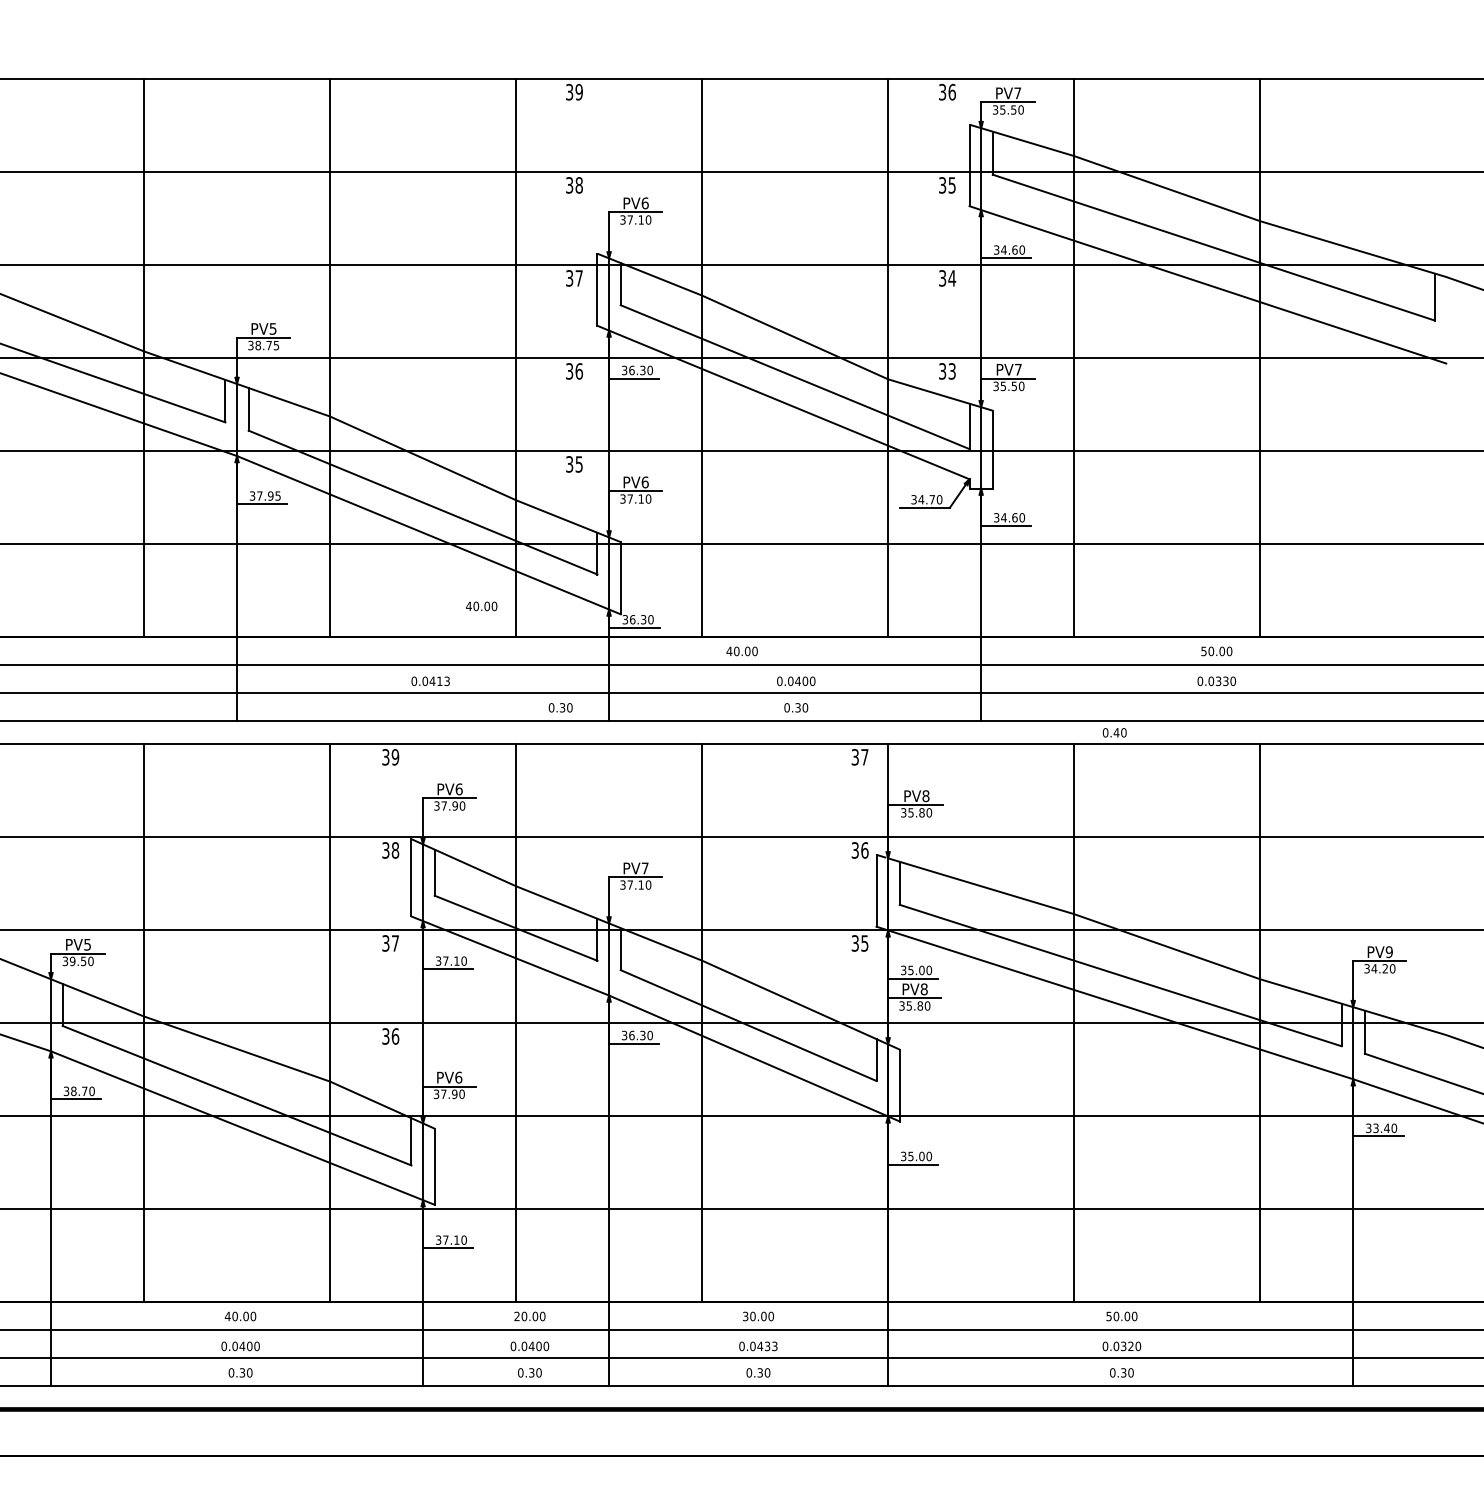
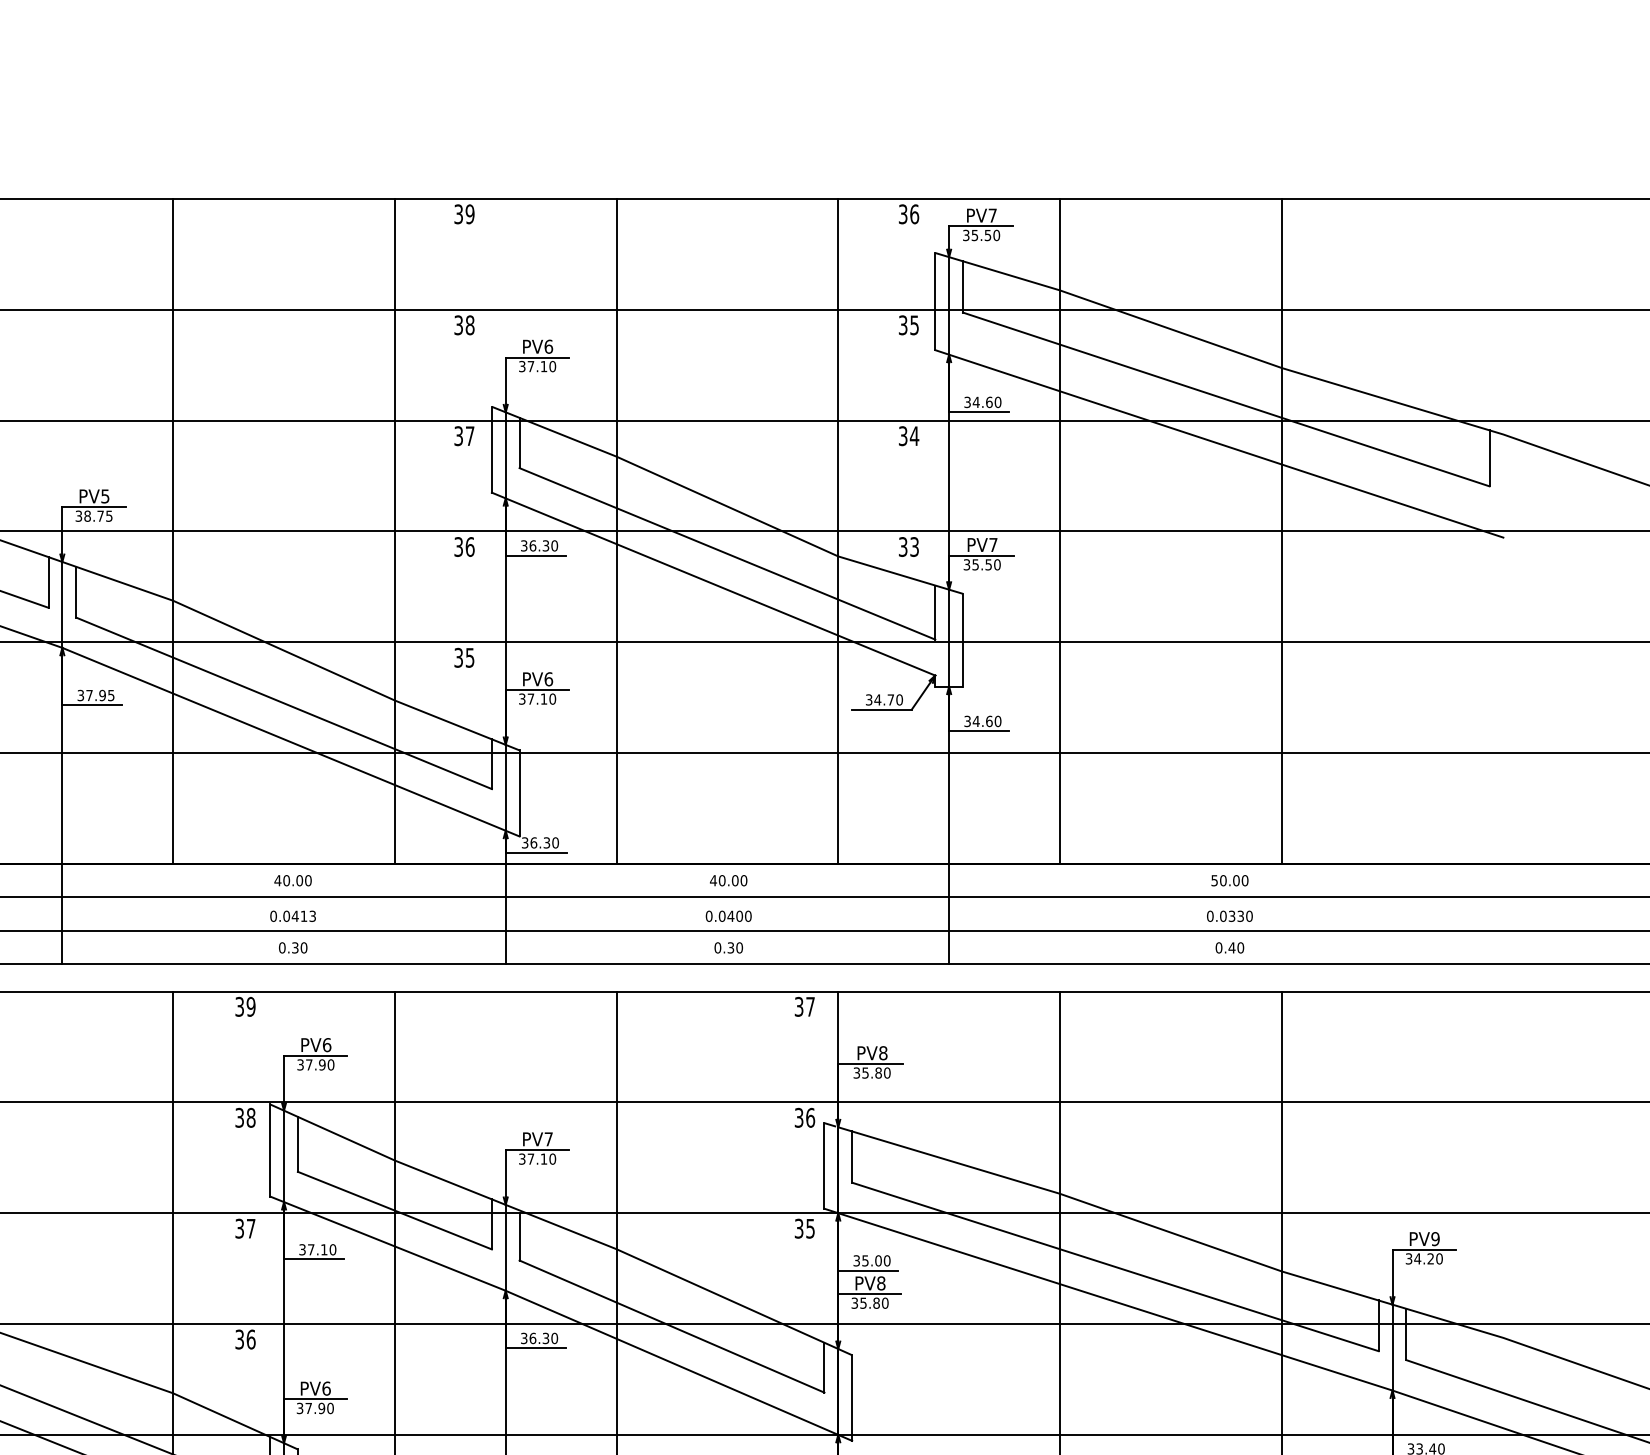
text: (481, 606) -> (292, 880), moved
text: (741, 651) -> (727, 880), moved
text: (560, 707) -> (292, 947), moved
text: (1114, 732) -> (1229, 947), moved

